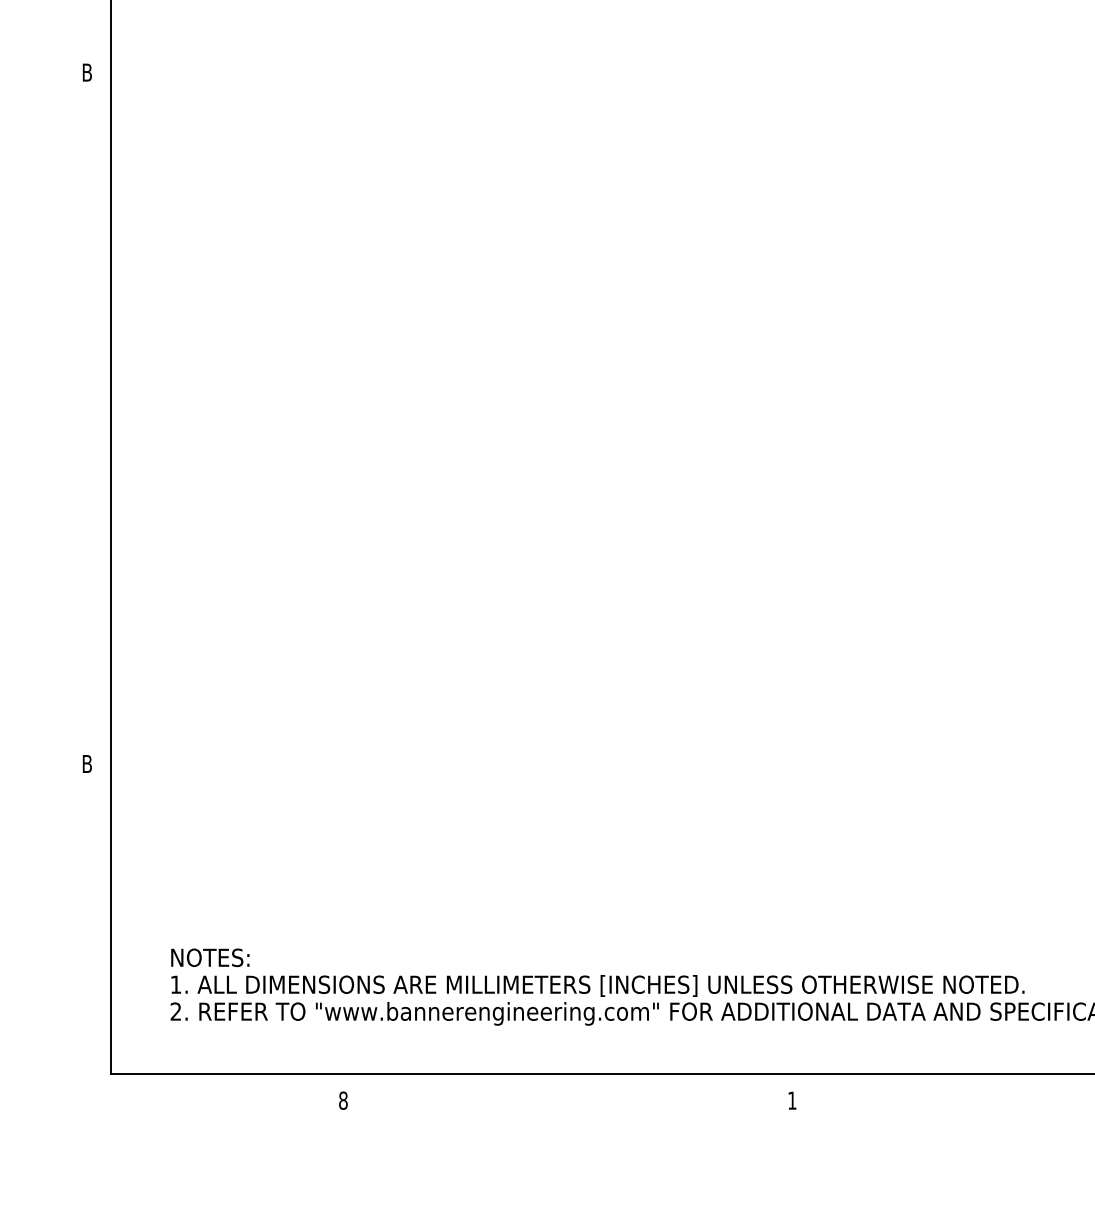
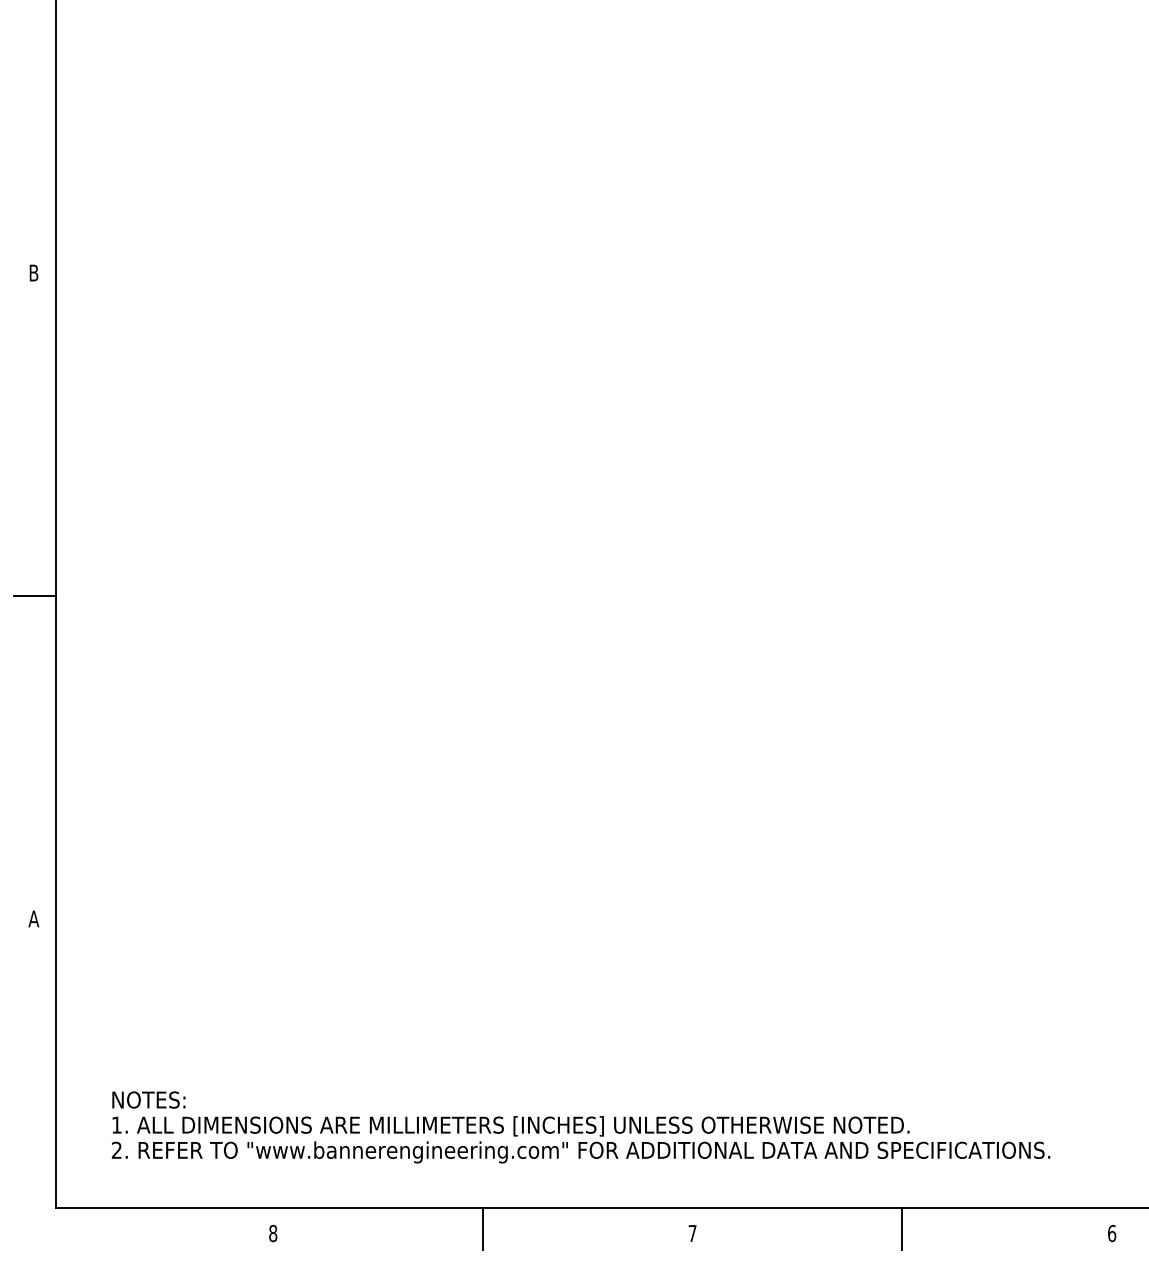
line: (88, 418) -> (35, 596), added
text: (86, 763) -> (33, 918), B -> A
line: (567, 1096) -> (482, 1229), added
line: (1016, 1096) -> (902, 1229), added
text: (792, 1100) -> (692, 1233), 1 -> 7

